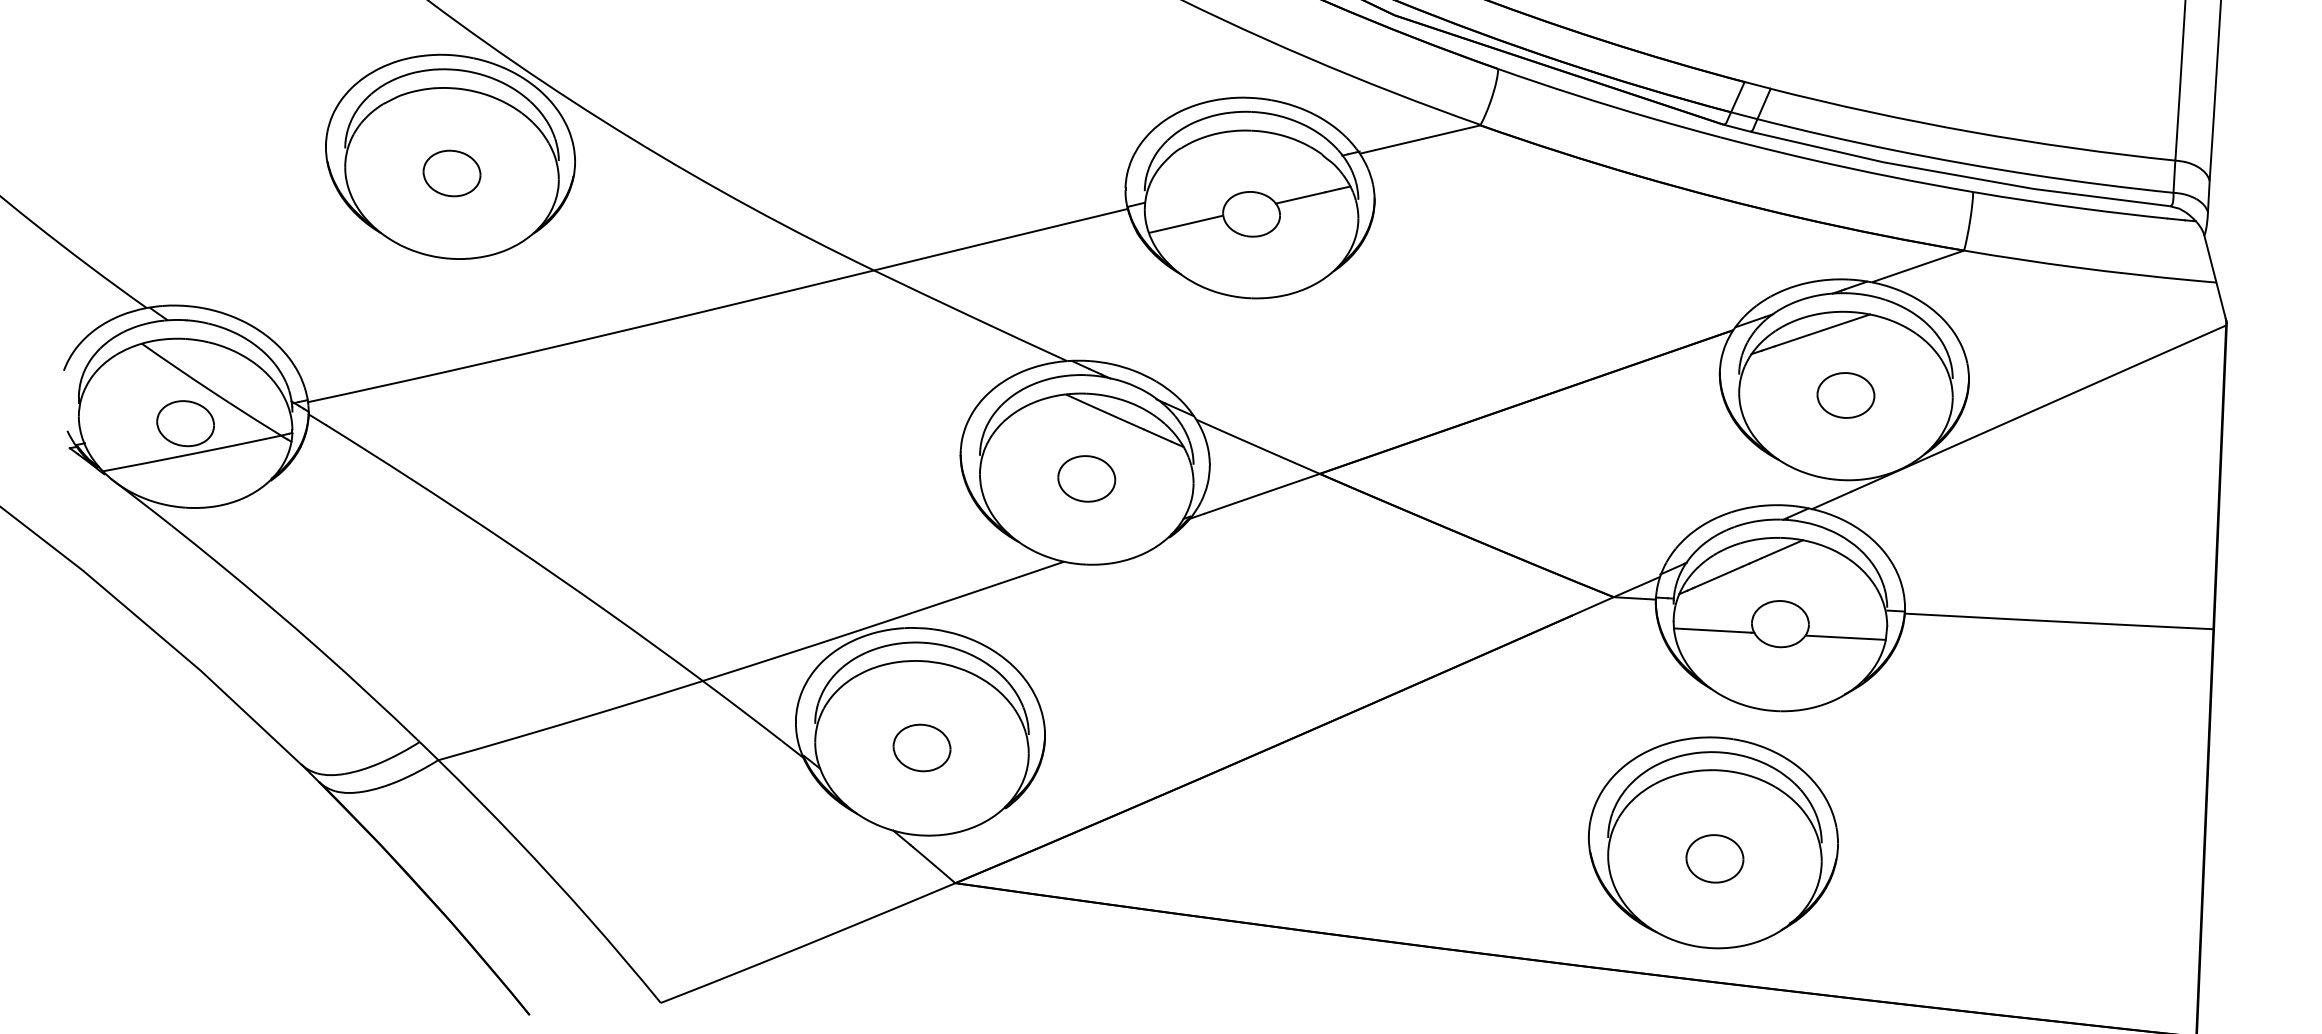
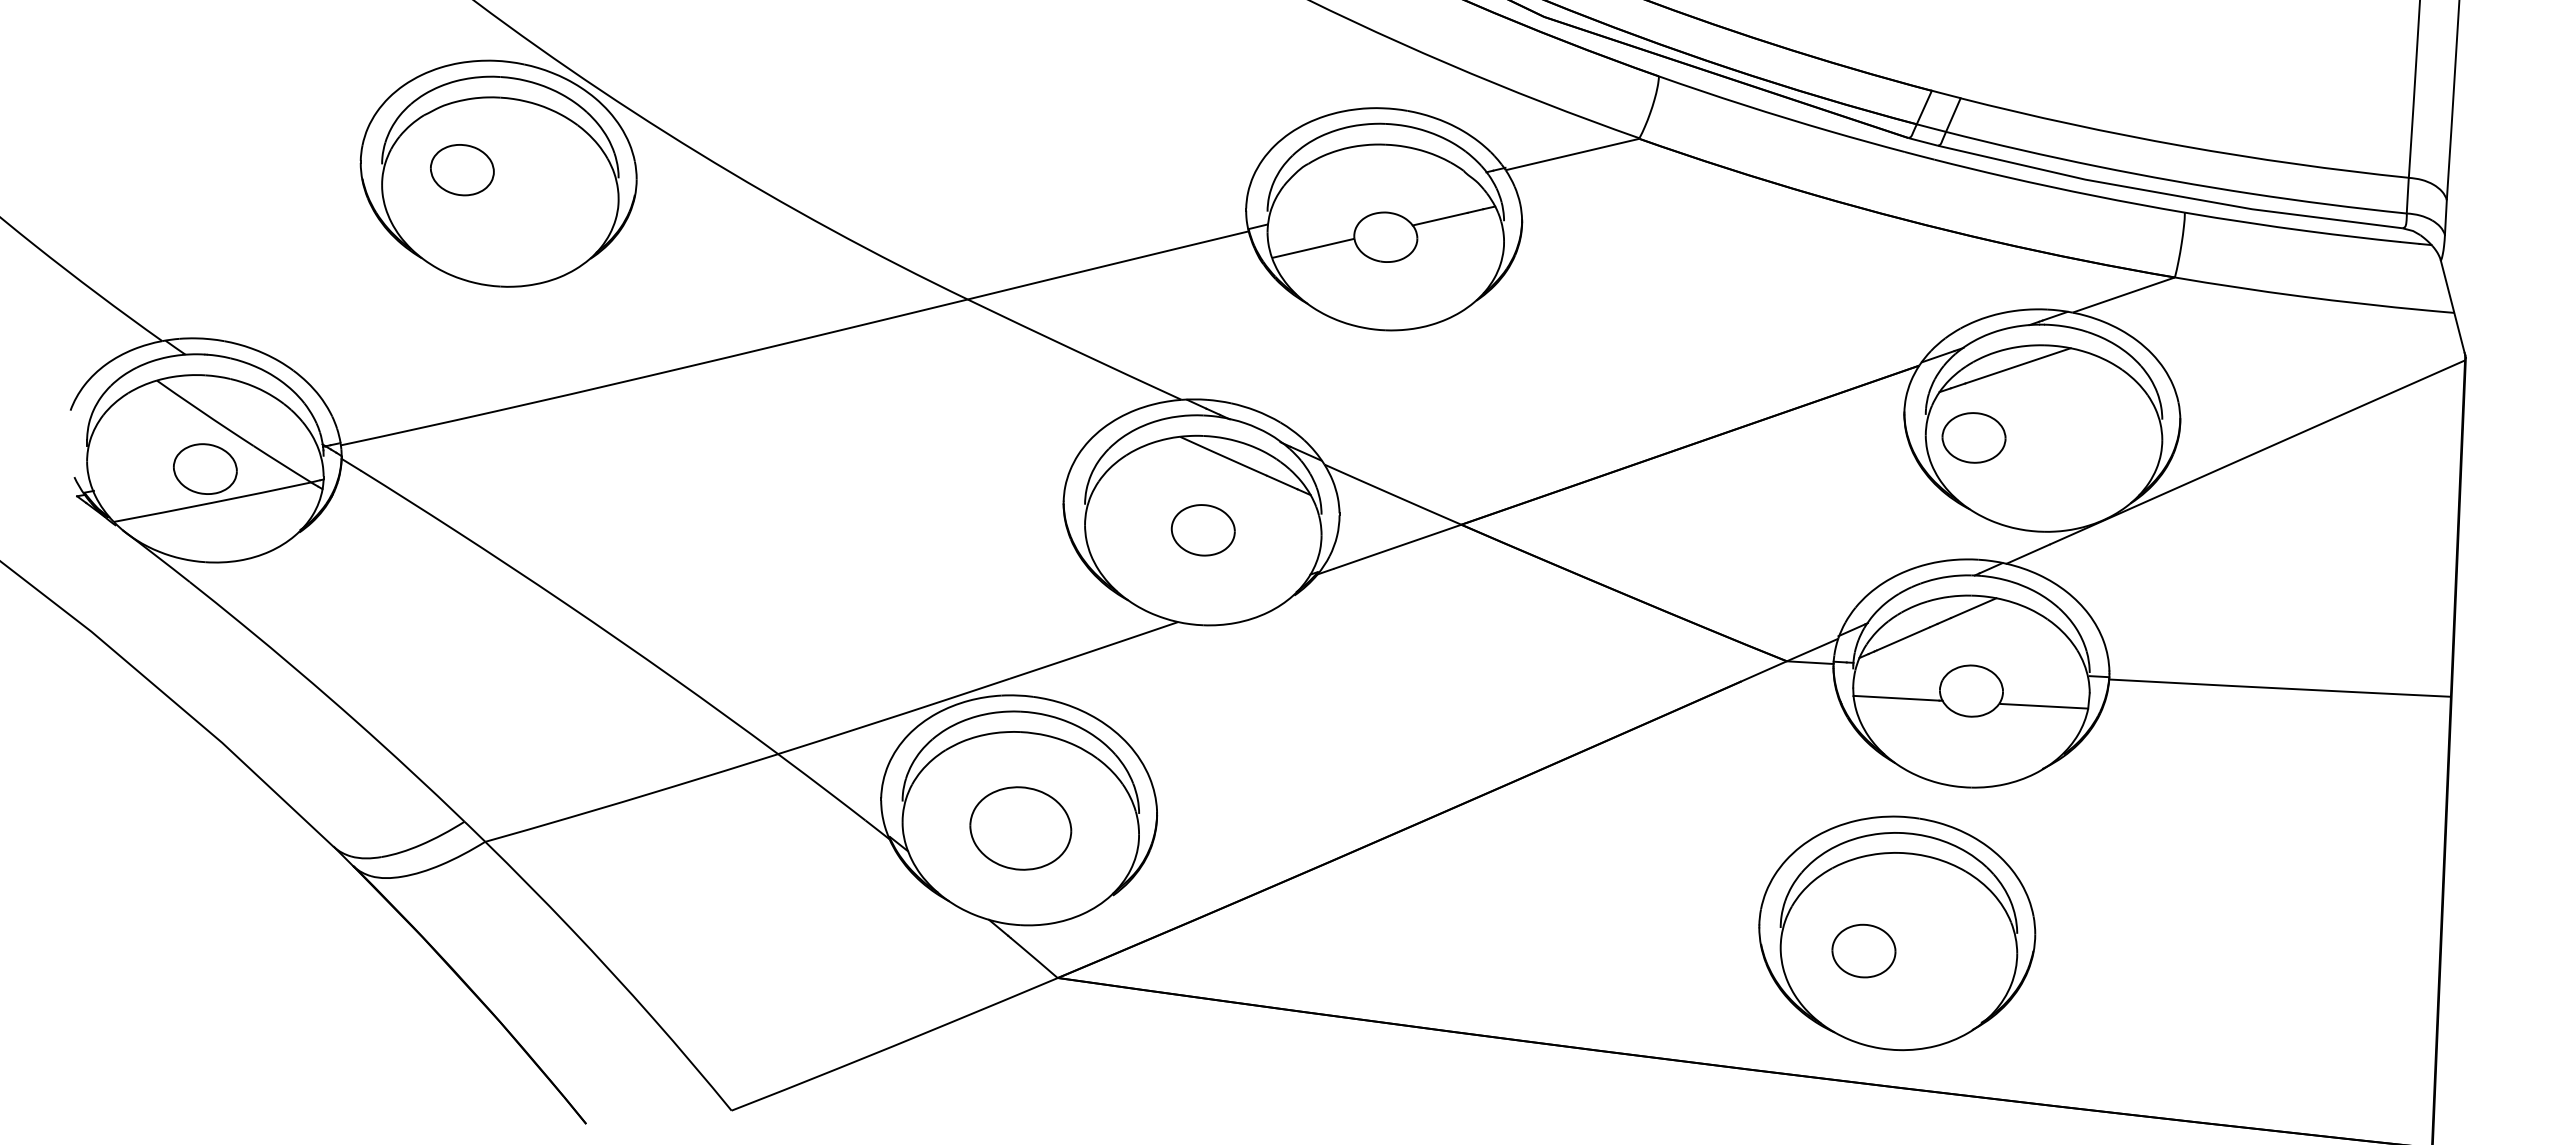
part: (452, 173) -> (462, 170), moved
part: (1845, 395) -> (1973, 437), moved
part: (921, 747) -> (1020, 827), size x1.6
part: (1714, 858) -> (1863, 950), moved

